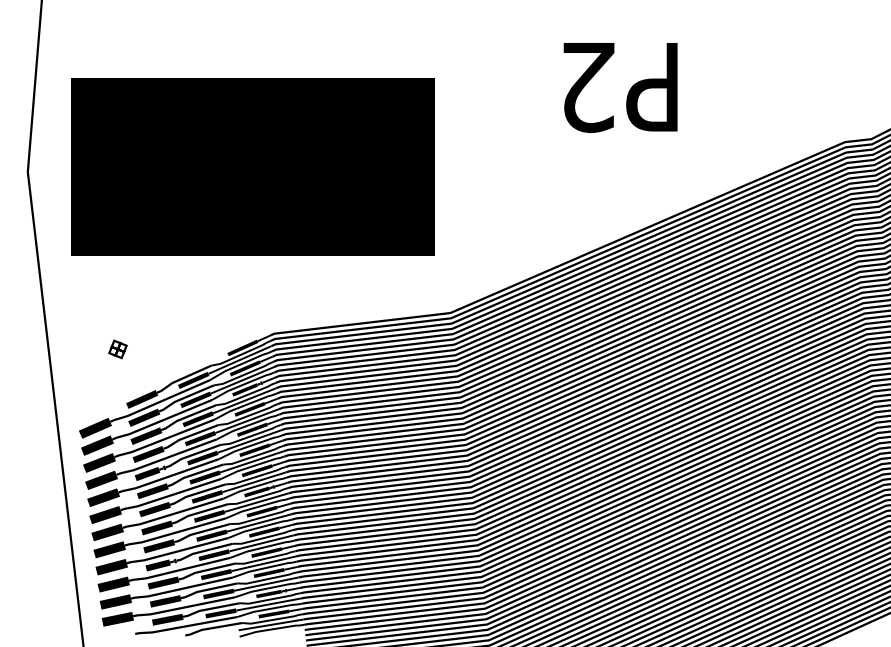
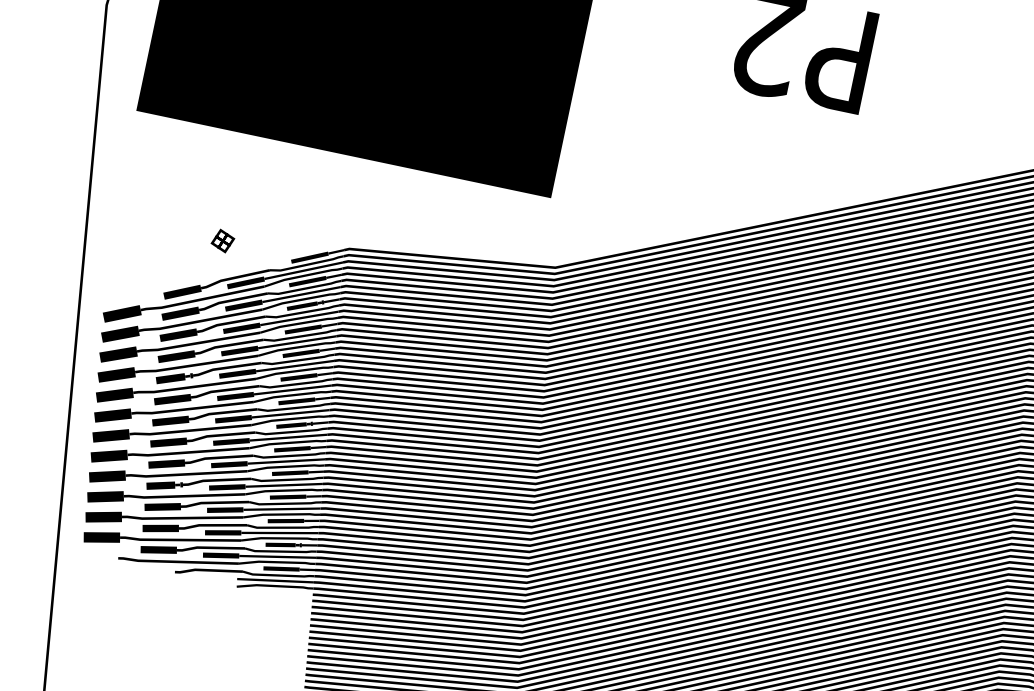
part: (117, 349) -> (222, 241), moved

